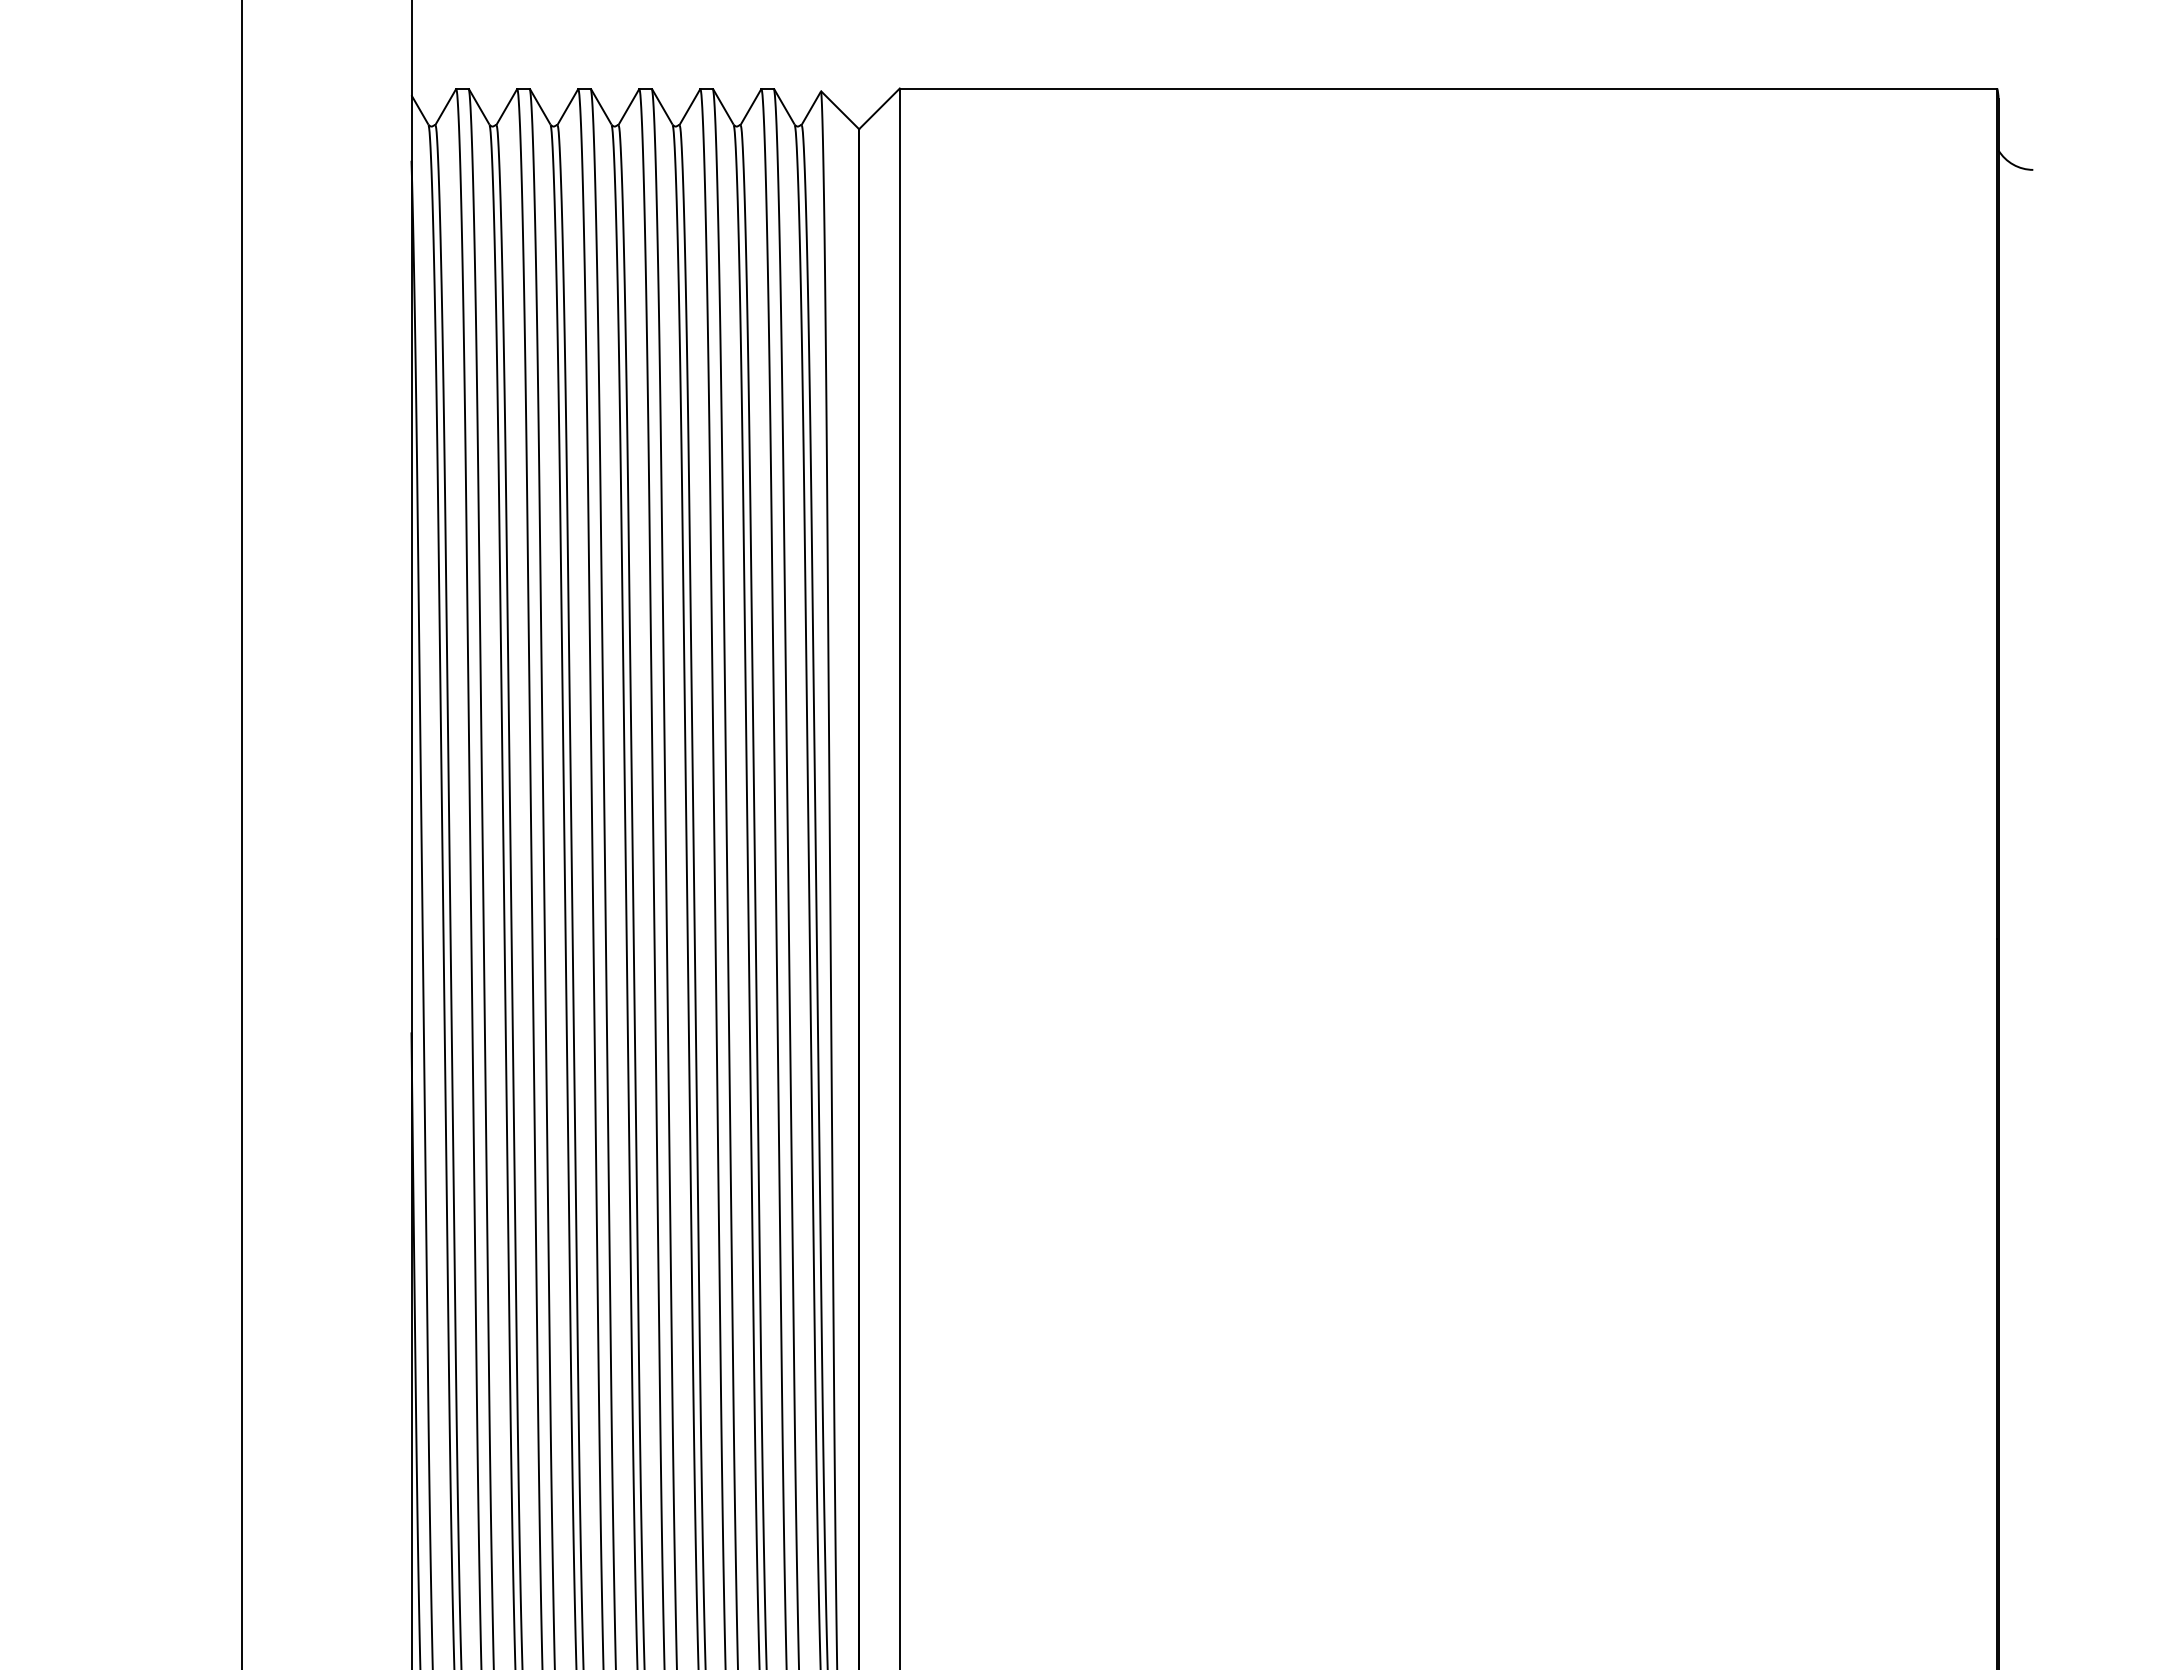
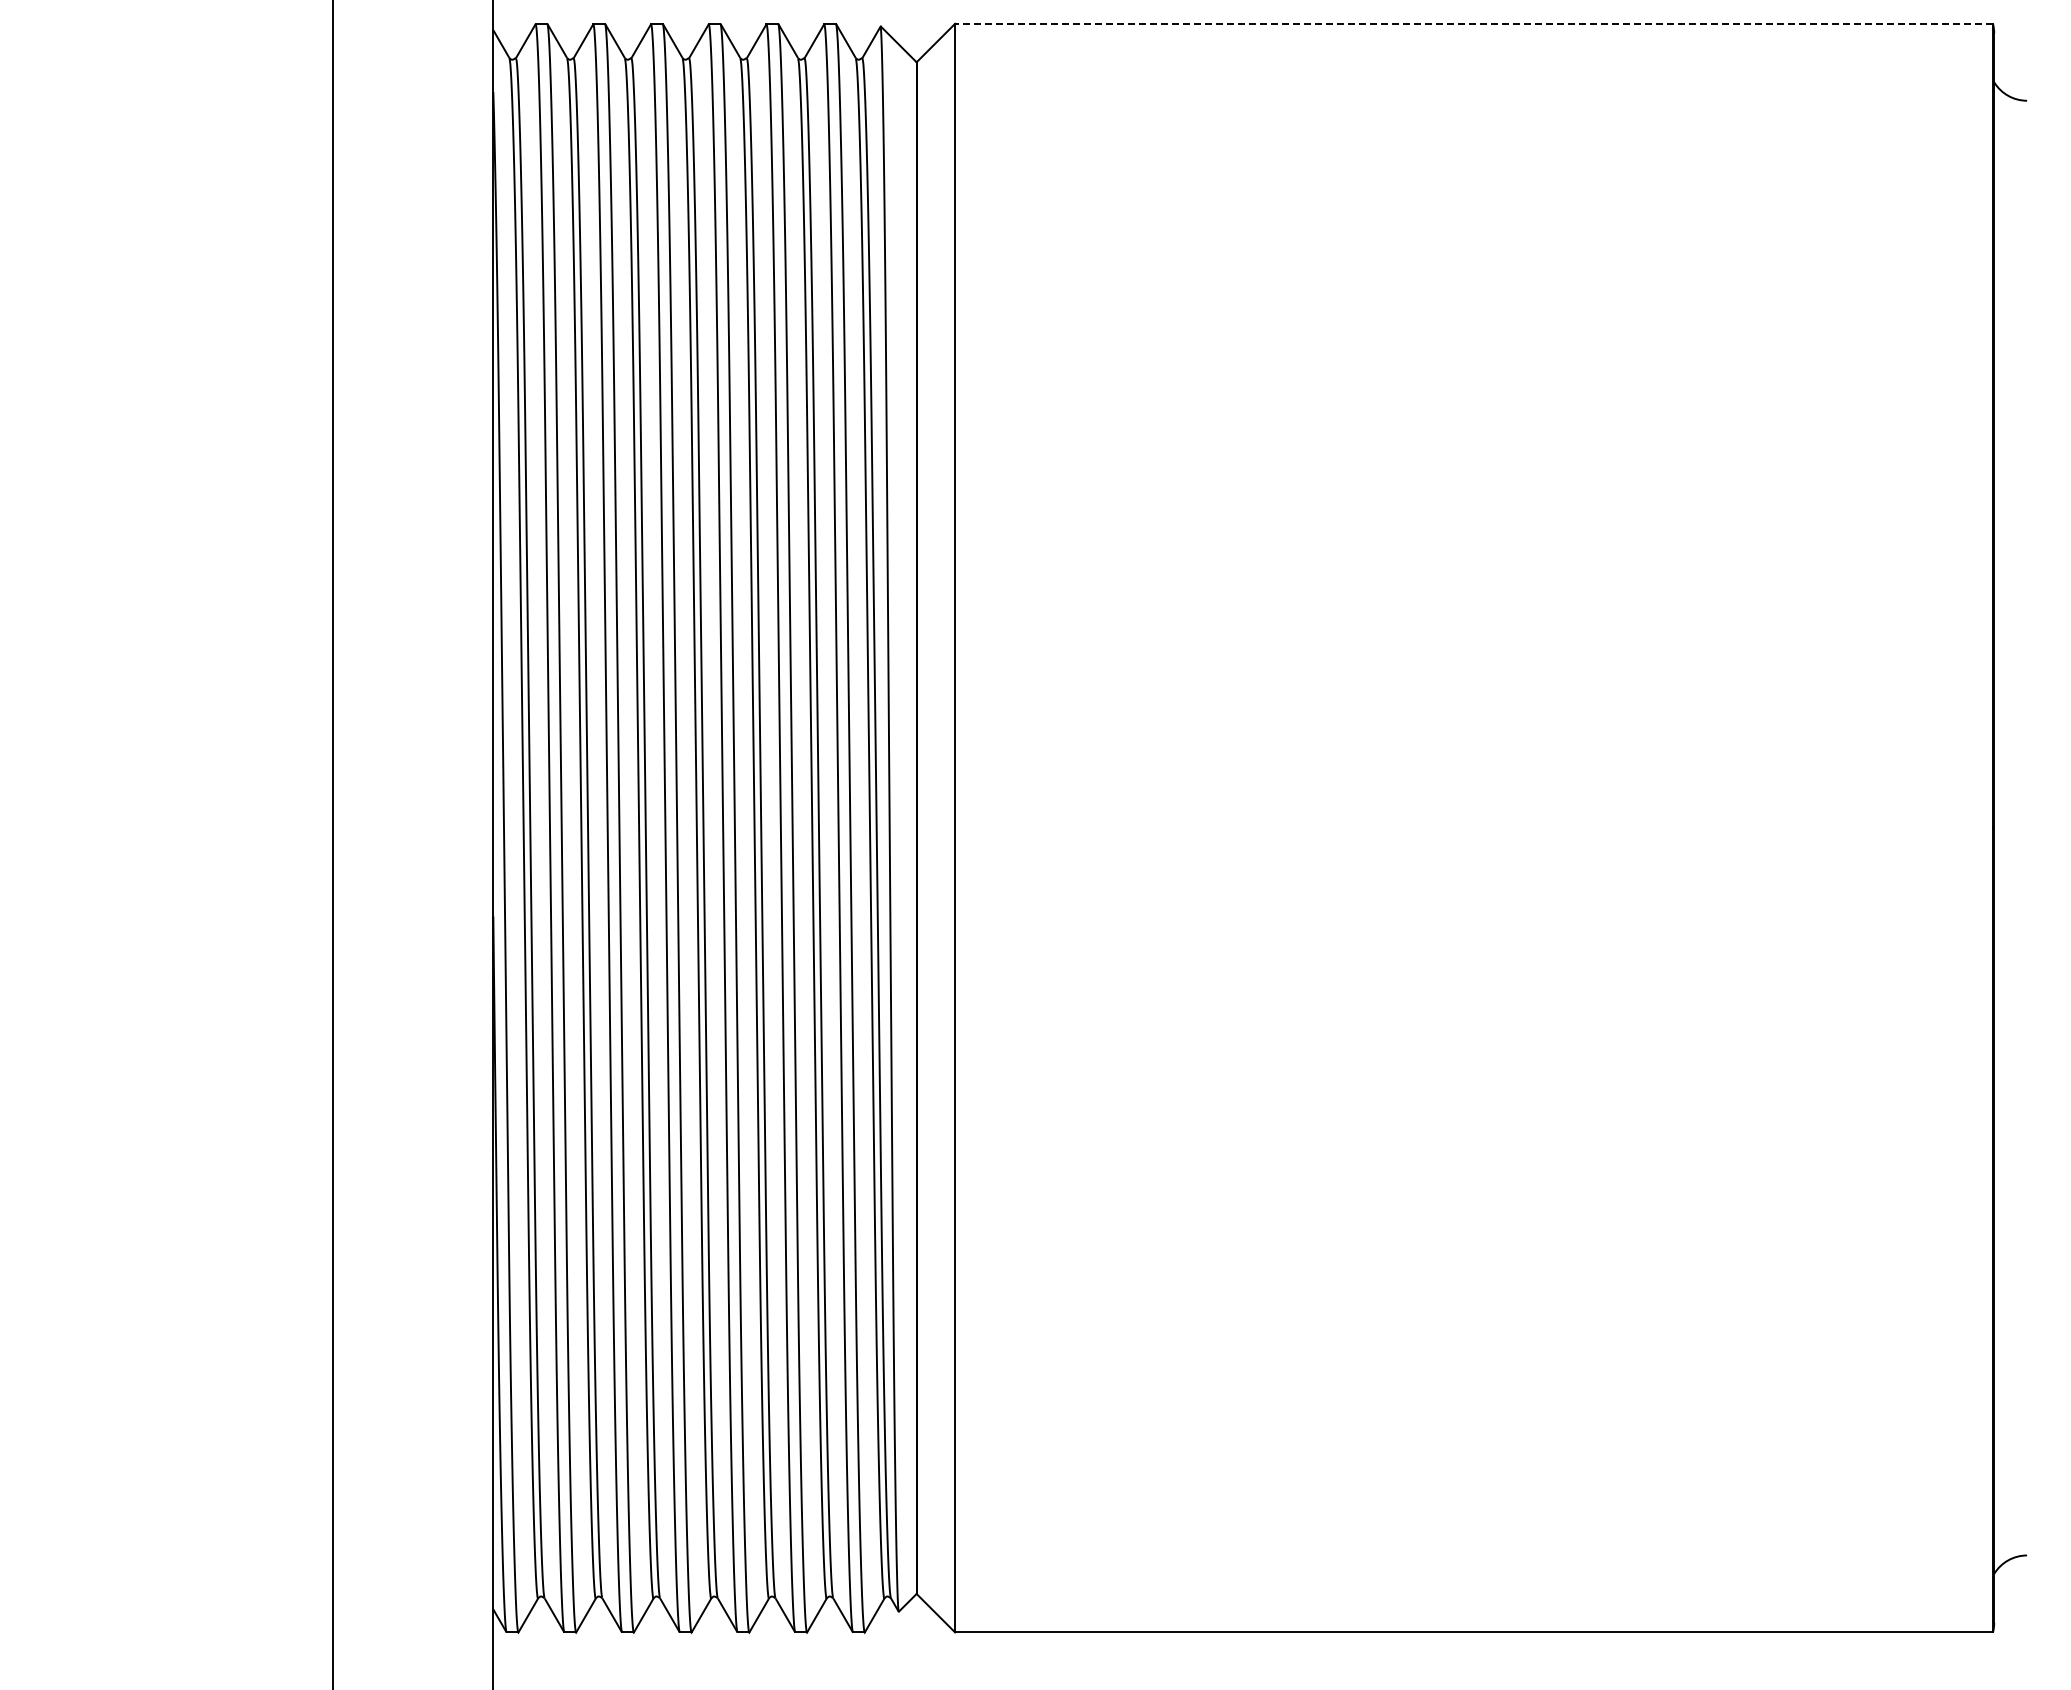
line: (1448, 88) -> (1474, 23), solid -> dashed

